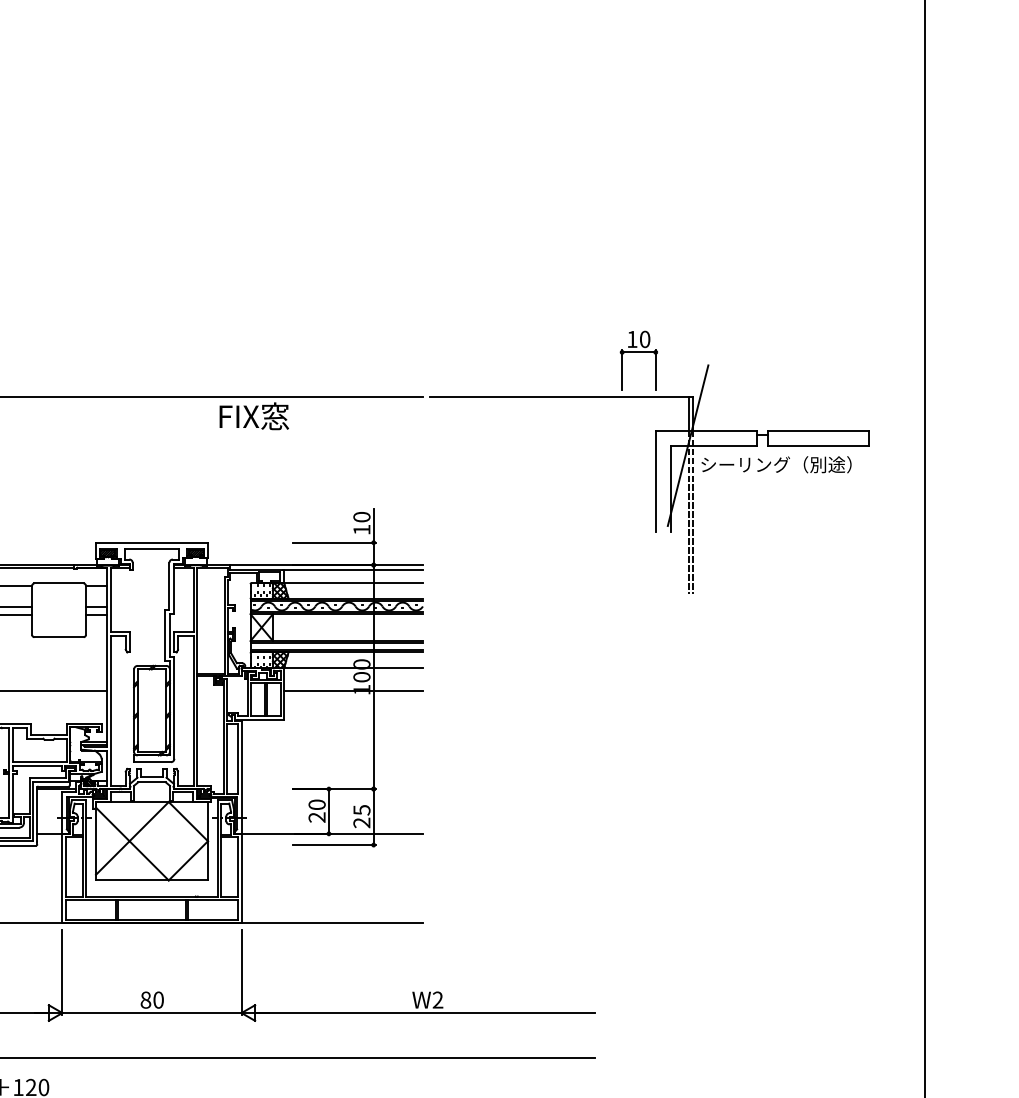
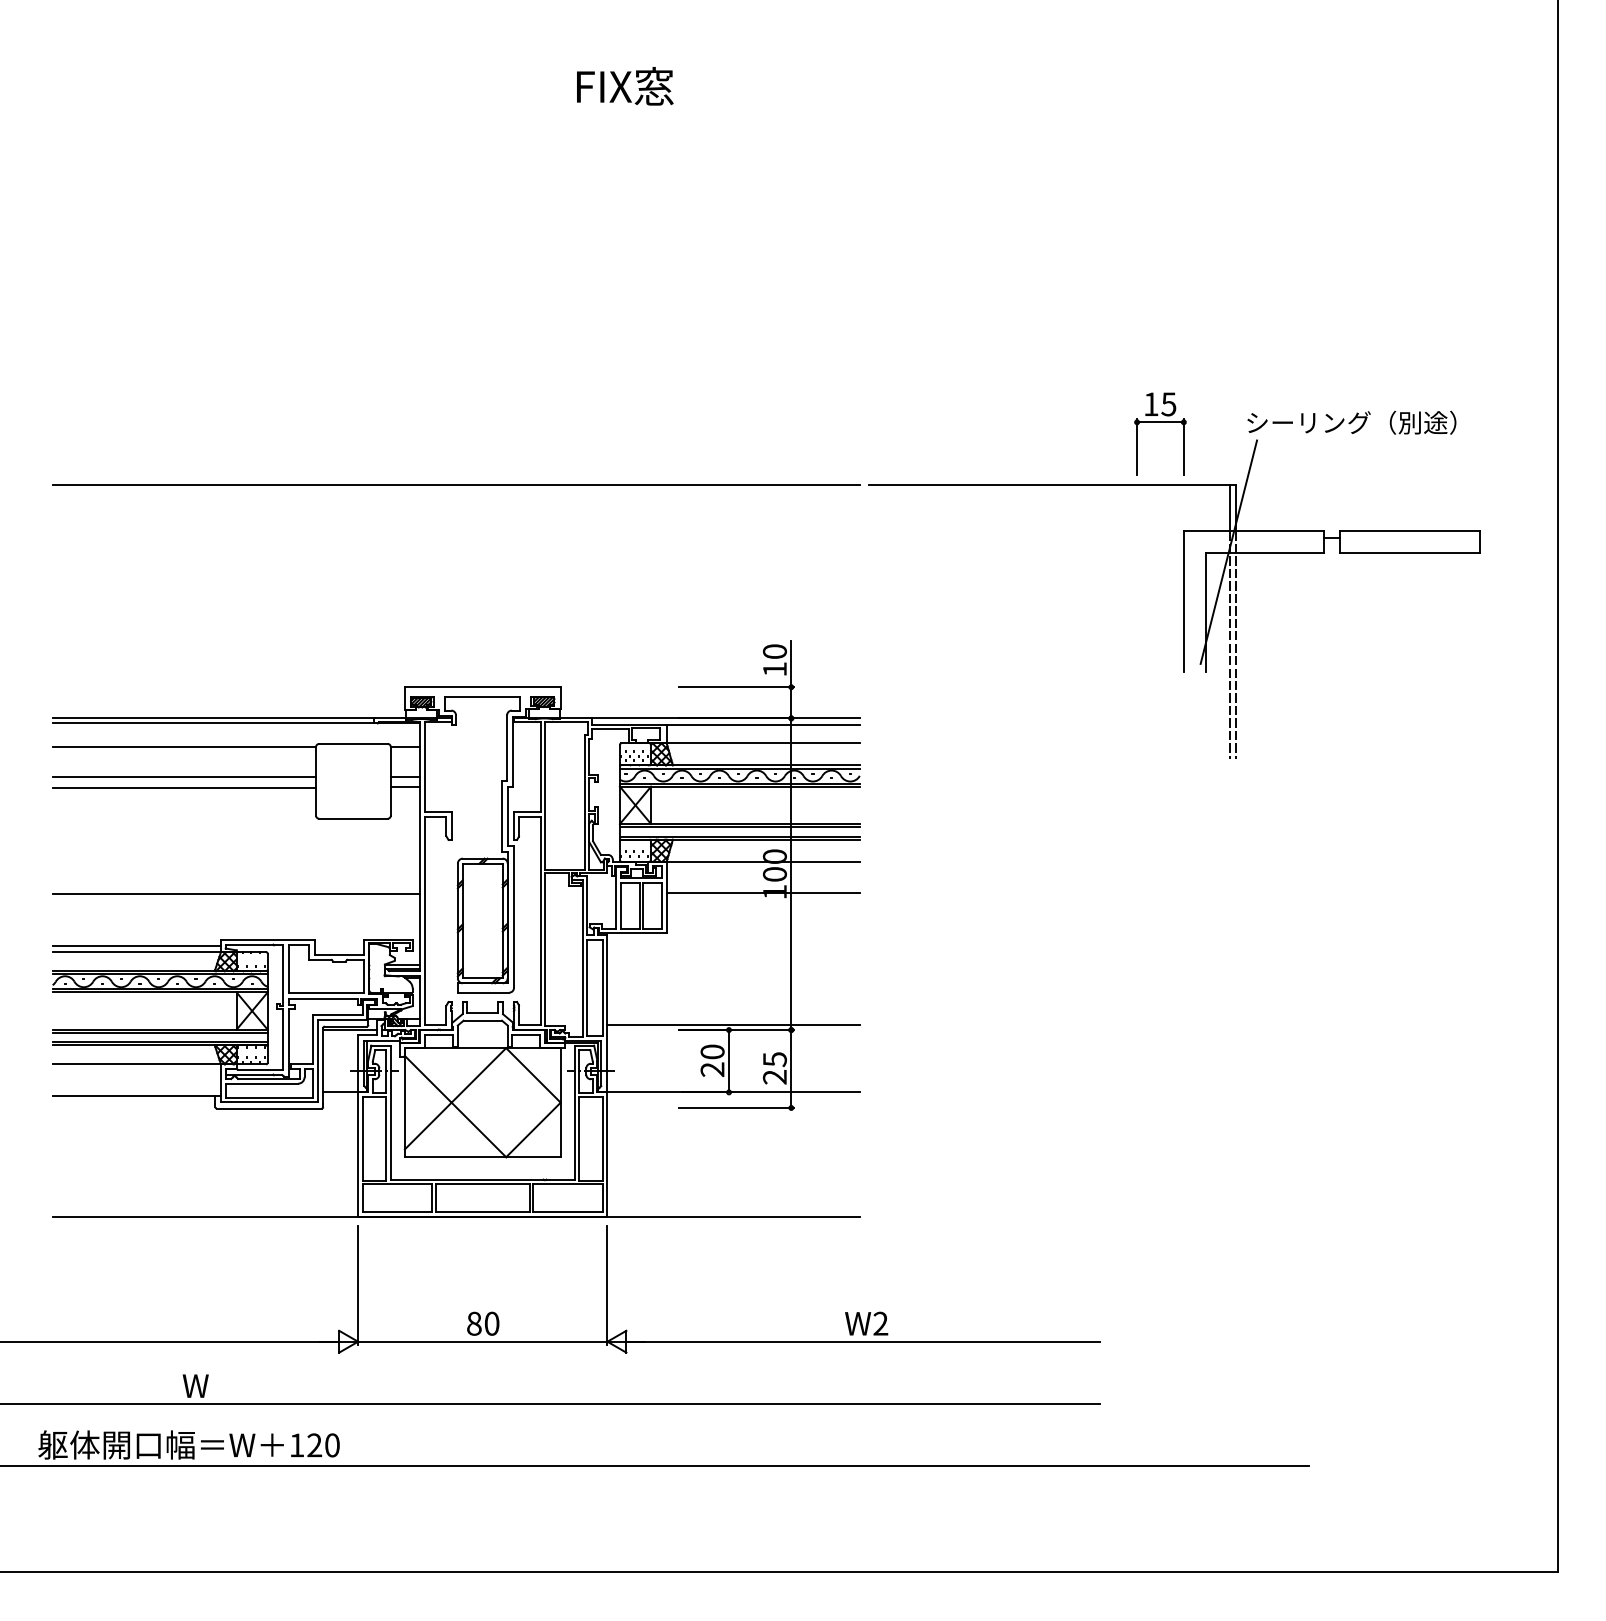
text: (644, 339) -> (1168, 404), 10 -> 15
text: (254, 416) -> (625, 86), moved
text: (776, 464) -> (1351, 422), moved
line: (332, 785) -> (733, 1025), added

